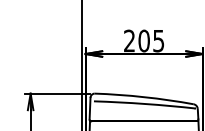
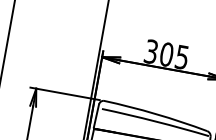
text: (129, 41) -> (151, 52), 205 -> 305

